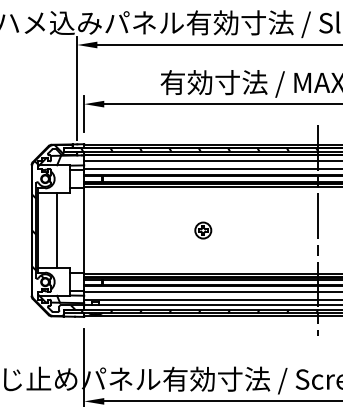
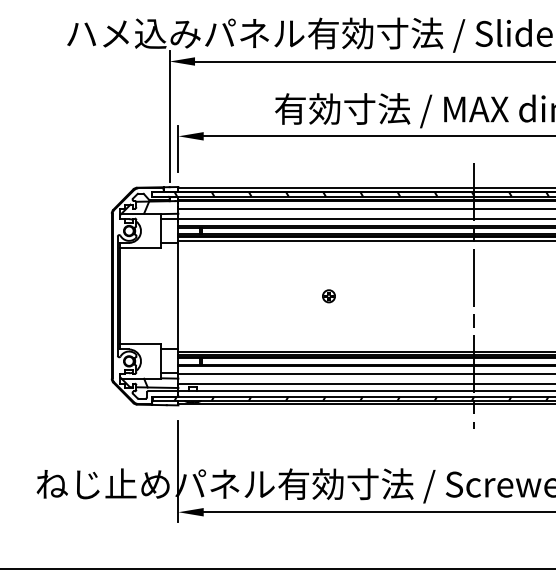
hatch: (53, 227) -> (139, 292), removed
line: (56, 230) -> (143, 295), removed
part: (202, 230) -> (328, 296), size x0.6

